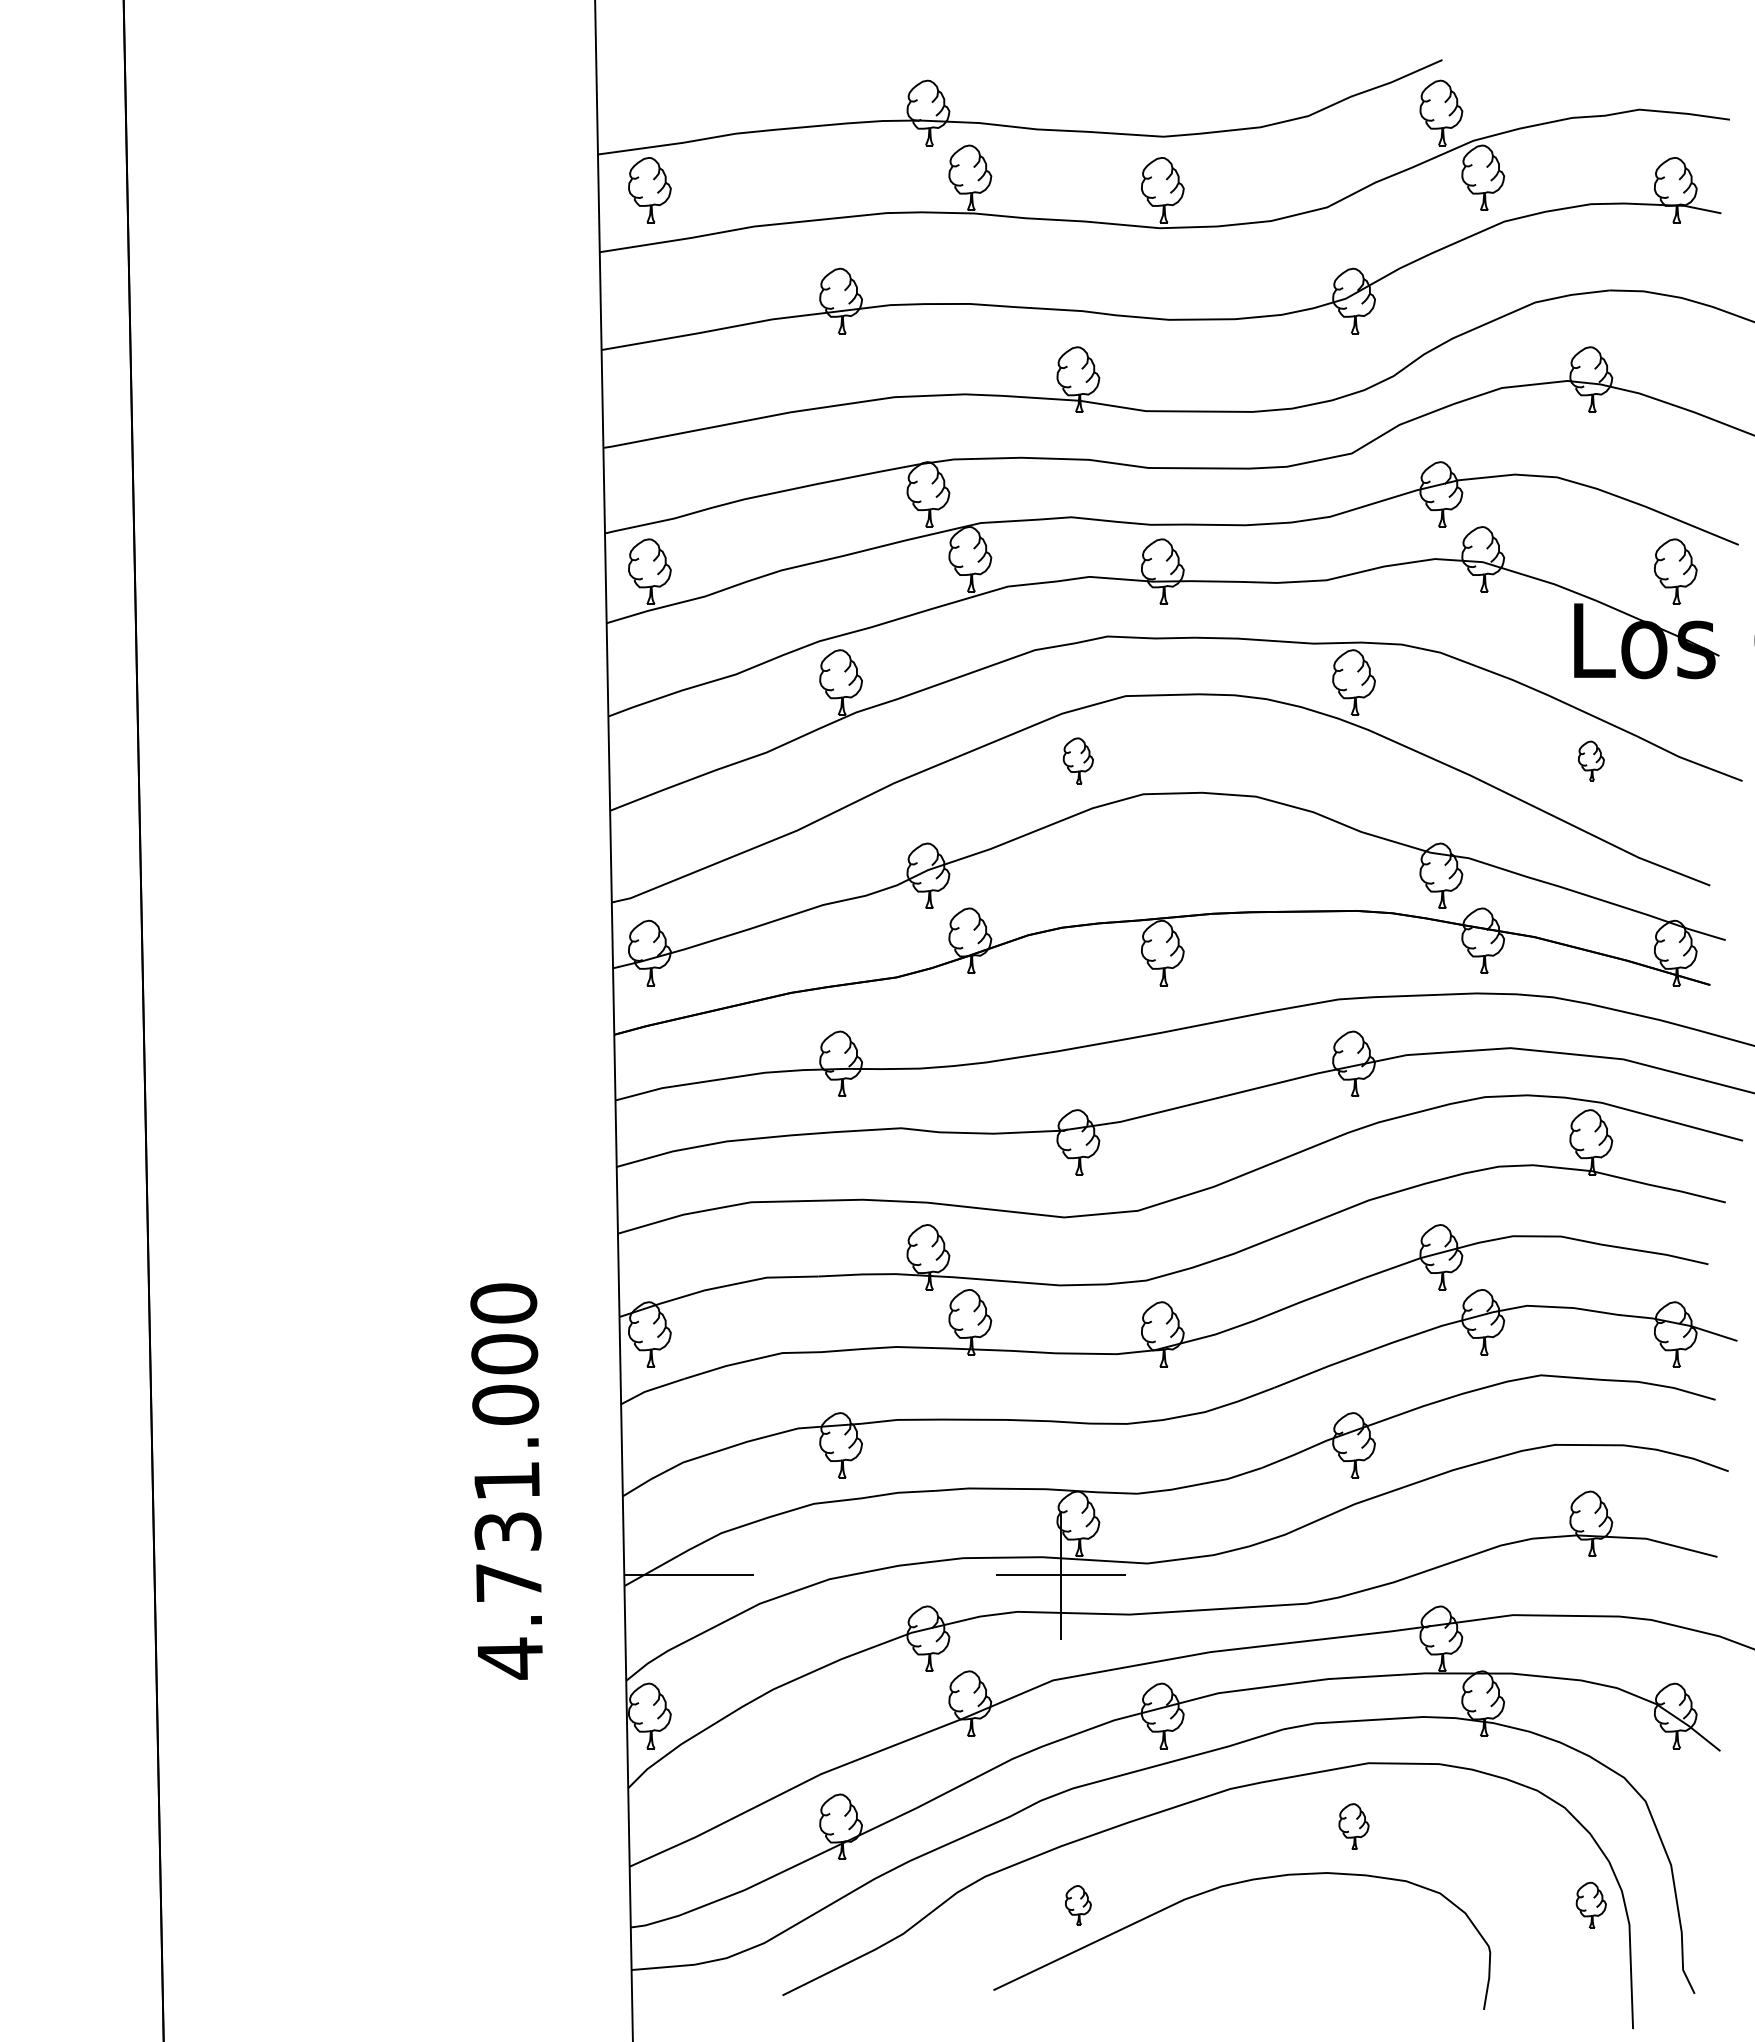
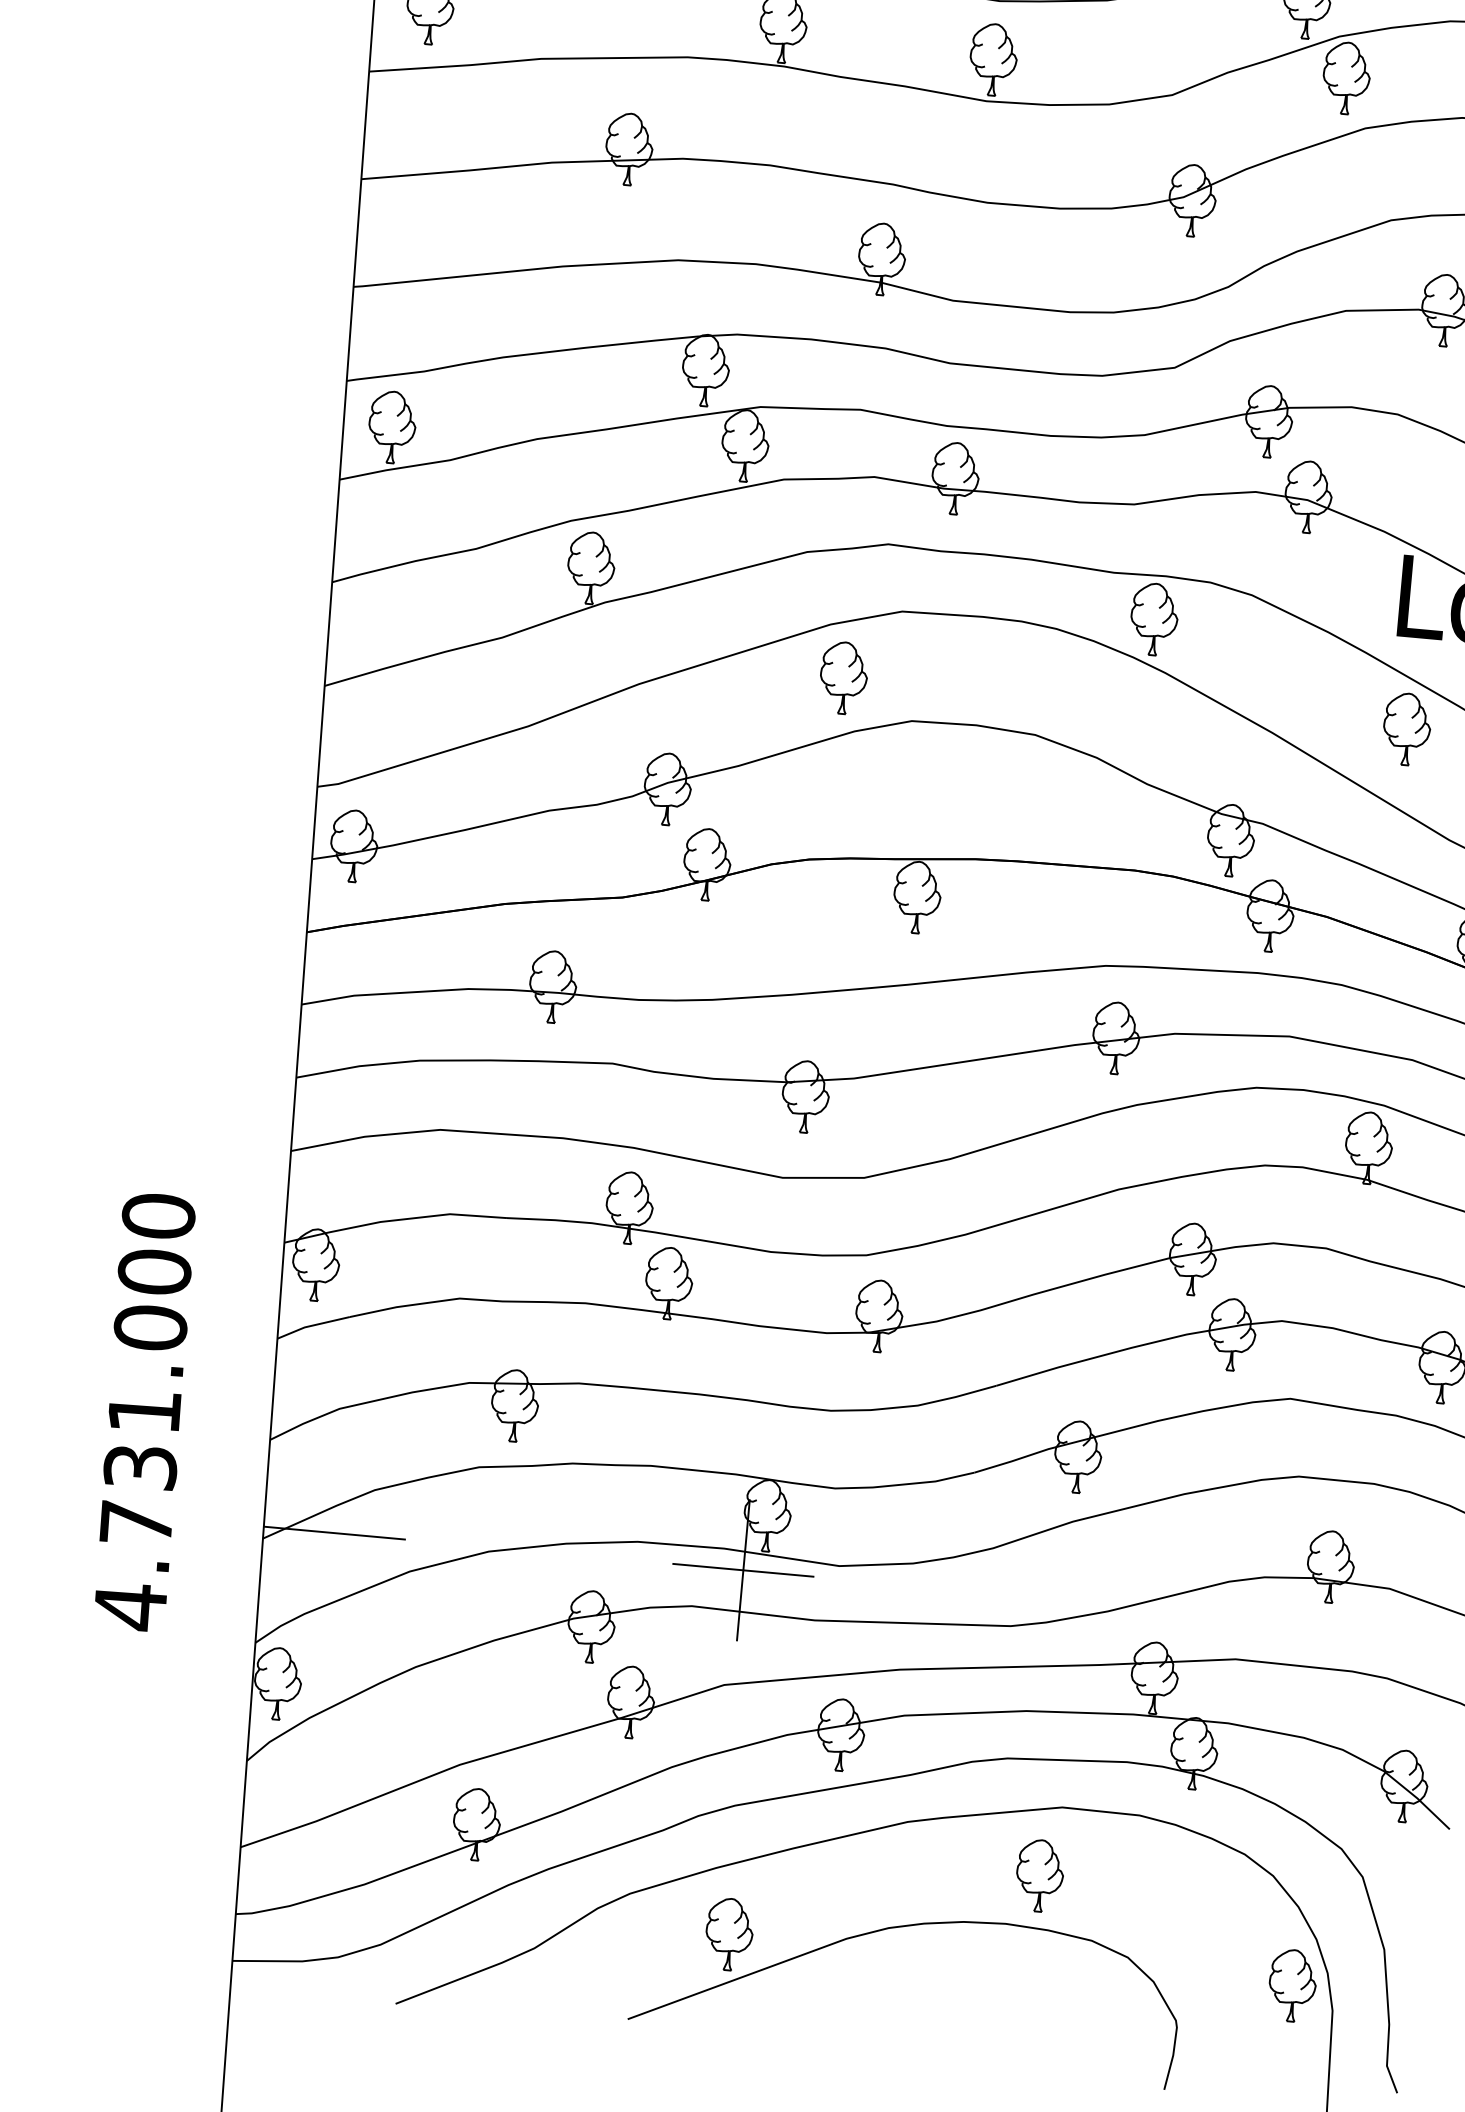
part: (1078, 760) -> (843, 677), size x1.43
part: (1591, 760) -> (1407, 728), size x1.67
part: (1353, 1826) -> (1039, 1875), size x1.43
part: (1078, 1905) -> (729, 1934), size x1.67
part: (1591, 1905) -> (1292, 1985), size x1.43

